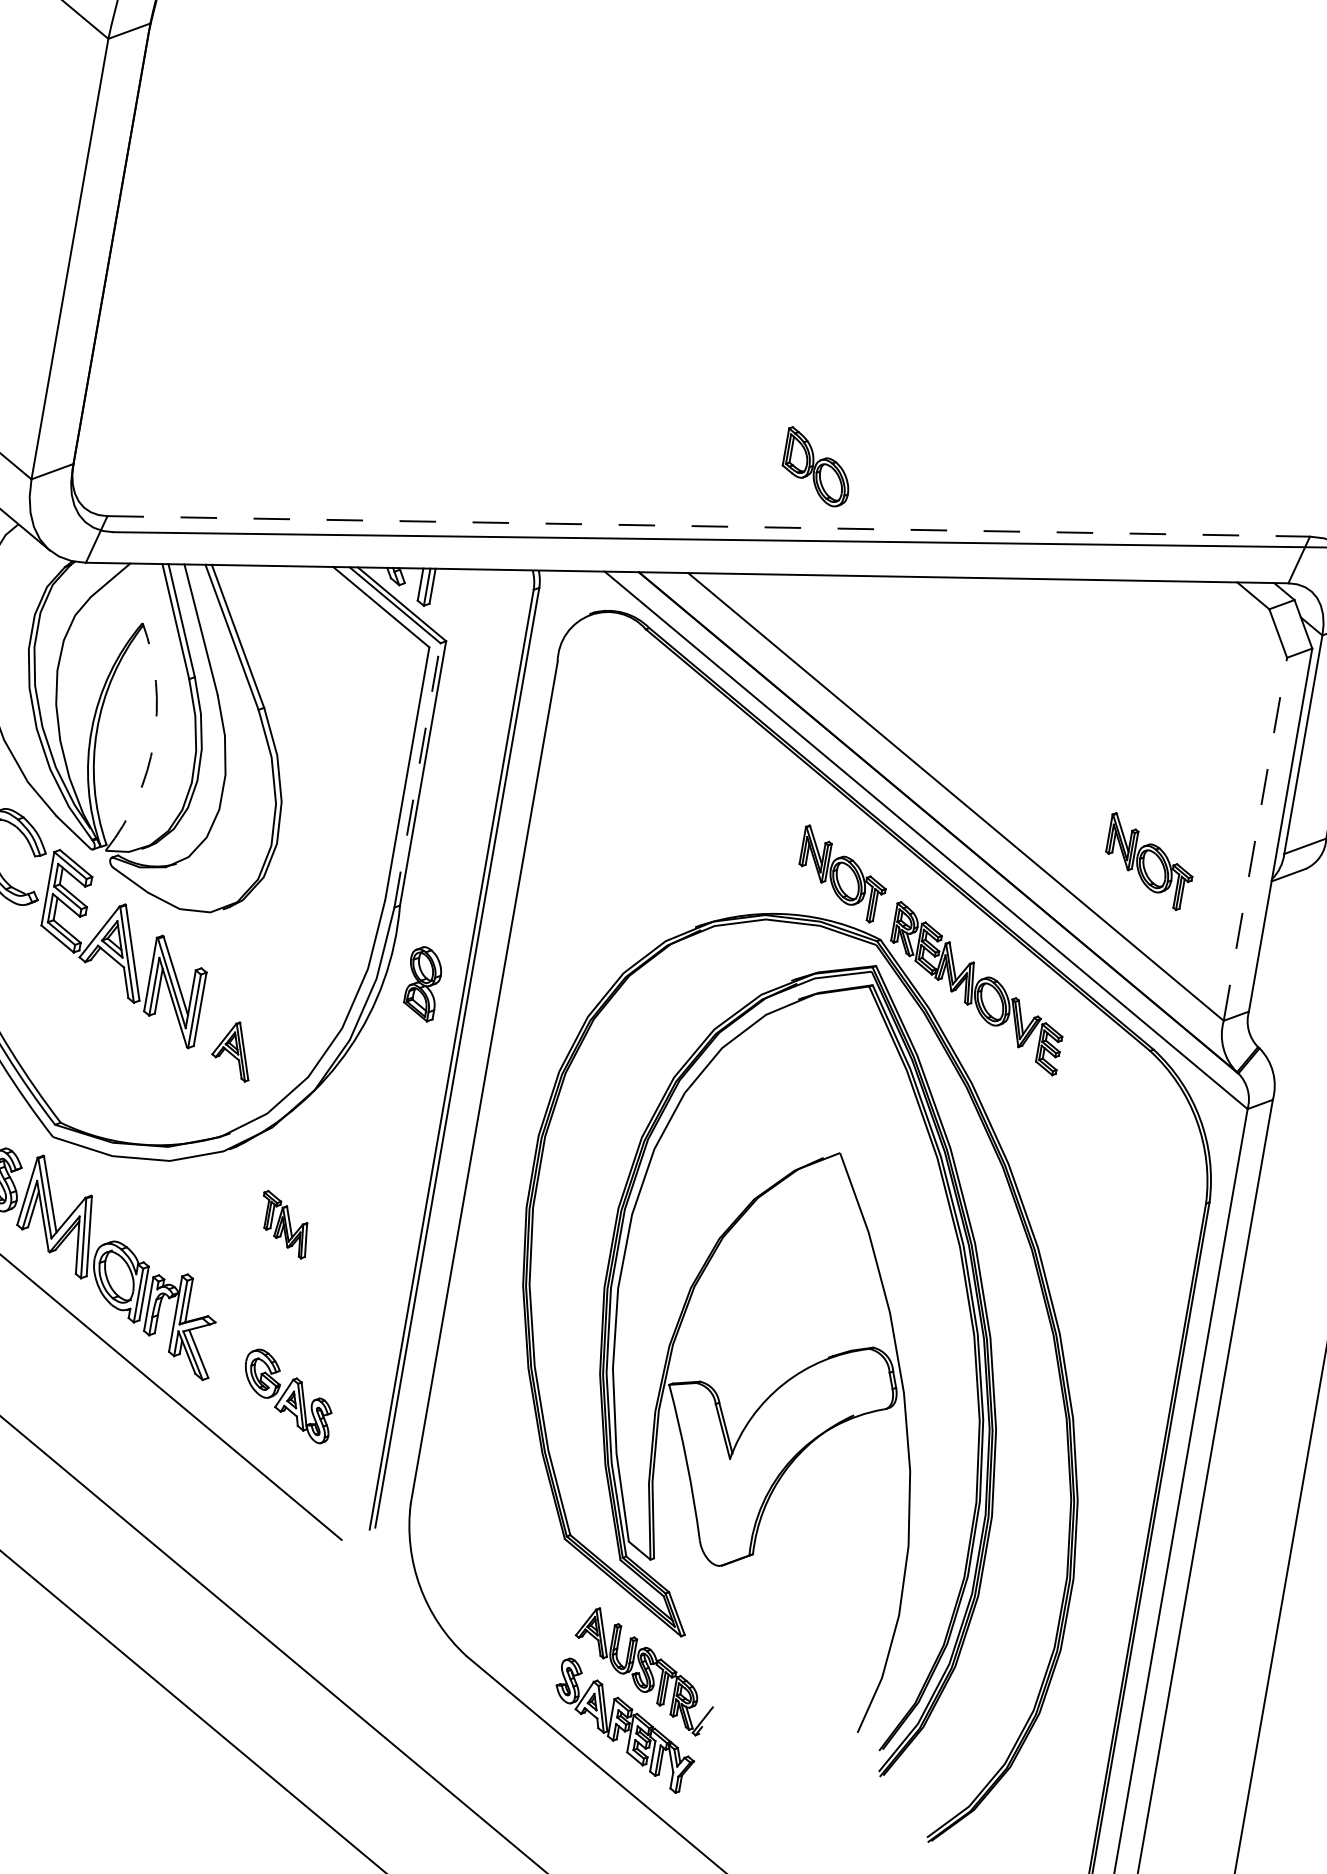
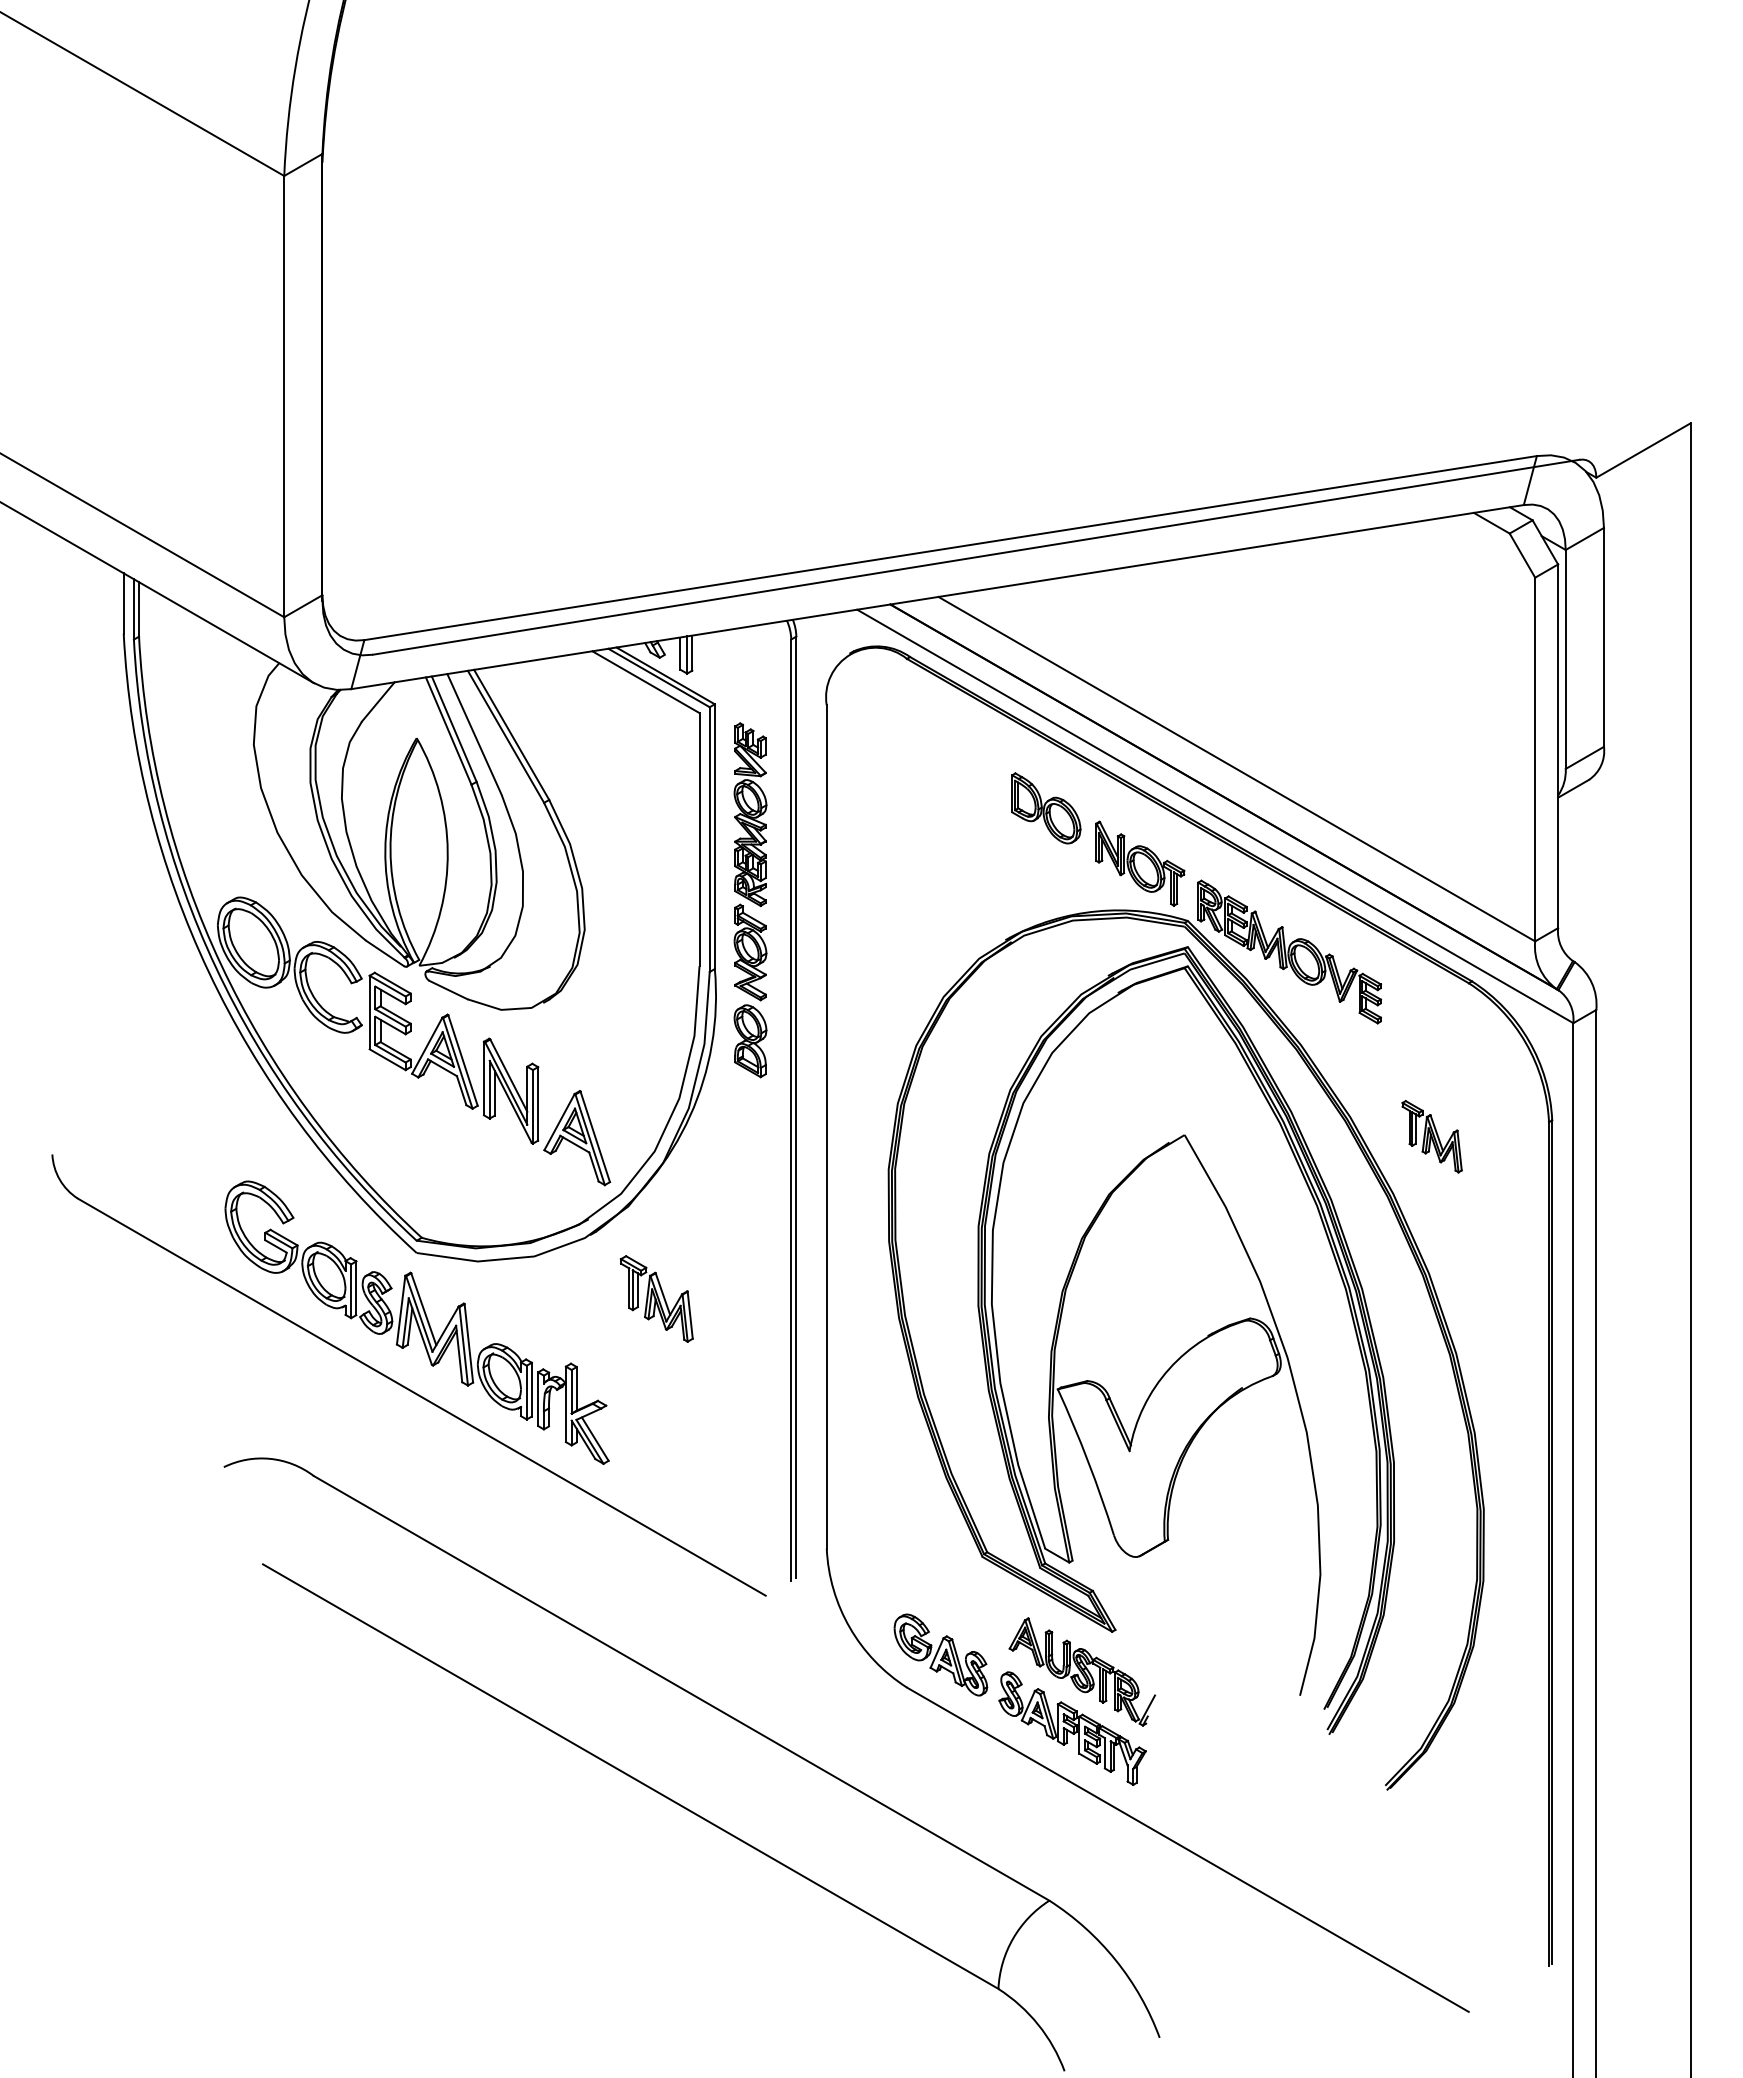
part: (817, 467) -> (1046, 808), moved
line: (709, 526) -> (951, 548), dashed -> solid
arc: (153, 741) -> (447, 851), dashed -> solid
line: (417, 775) -> (709, 839), dashed -> solid
part: (454, 804) -> (750, 861), added
line: (1255, 839) -> (1535, 759), dashed -> solid
part: (1149, 861) -> (1436, 799), removed
part: (233, 1050) -> (577, 1138), size x1.67
part: (1086, 1197) -> (1431, 1136), added
part: (284, 1224) -> (656, 1298), size x1.43
part: (287, 1395) -> (940, 1654), moved

